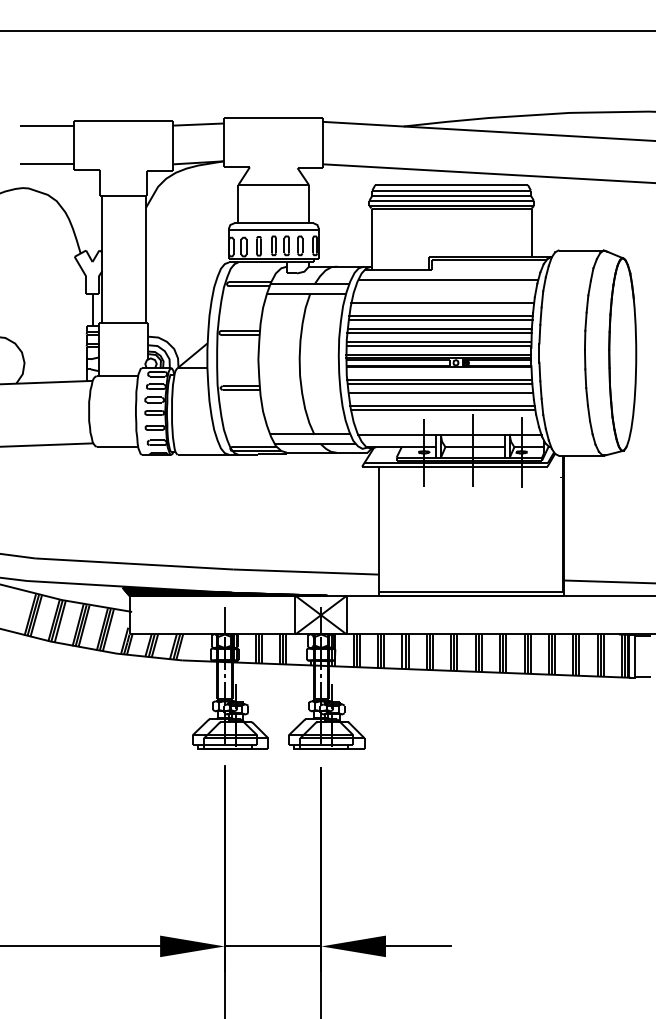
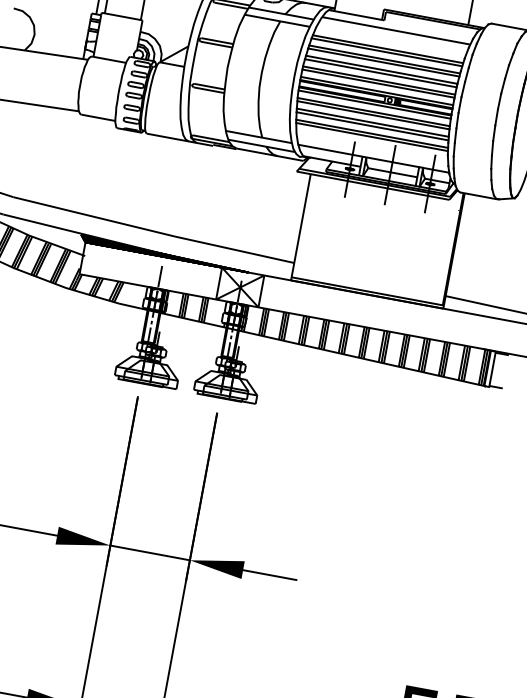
line: (441, 307) -> (386, 52), added
line: (438, 371) -> (374, 104), added
line: (440, 397) -> (371, 126), added

